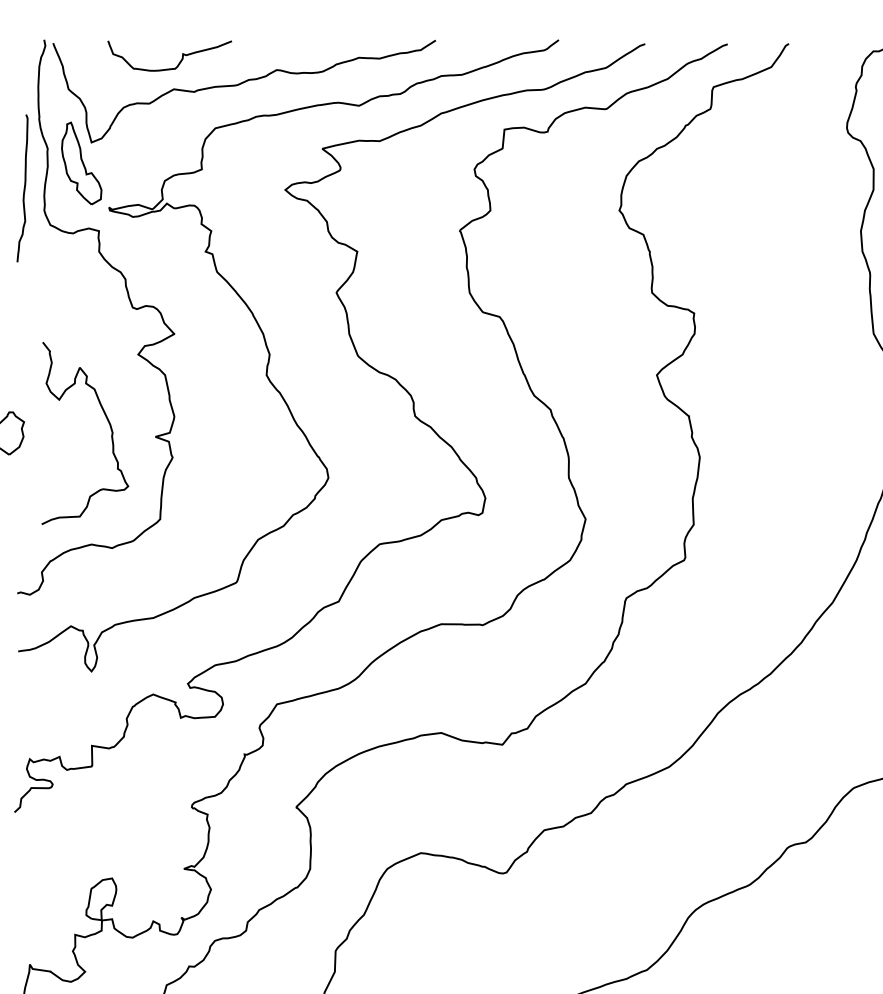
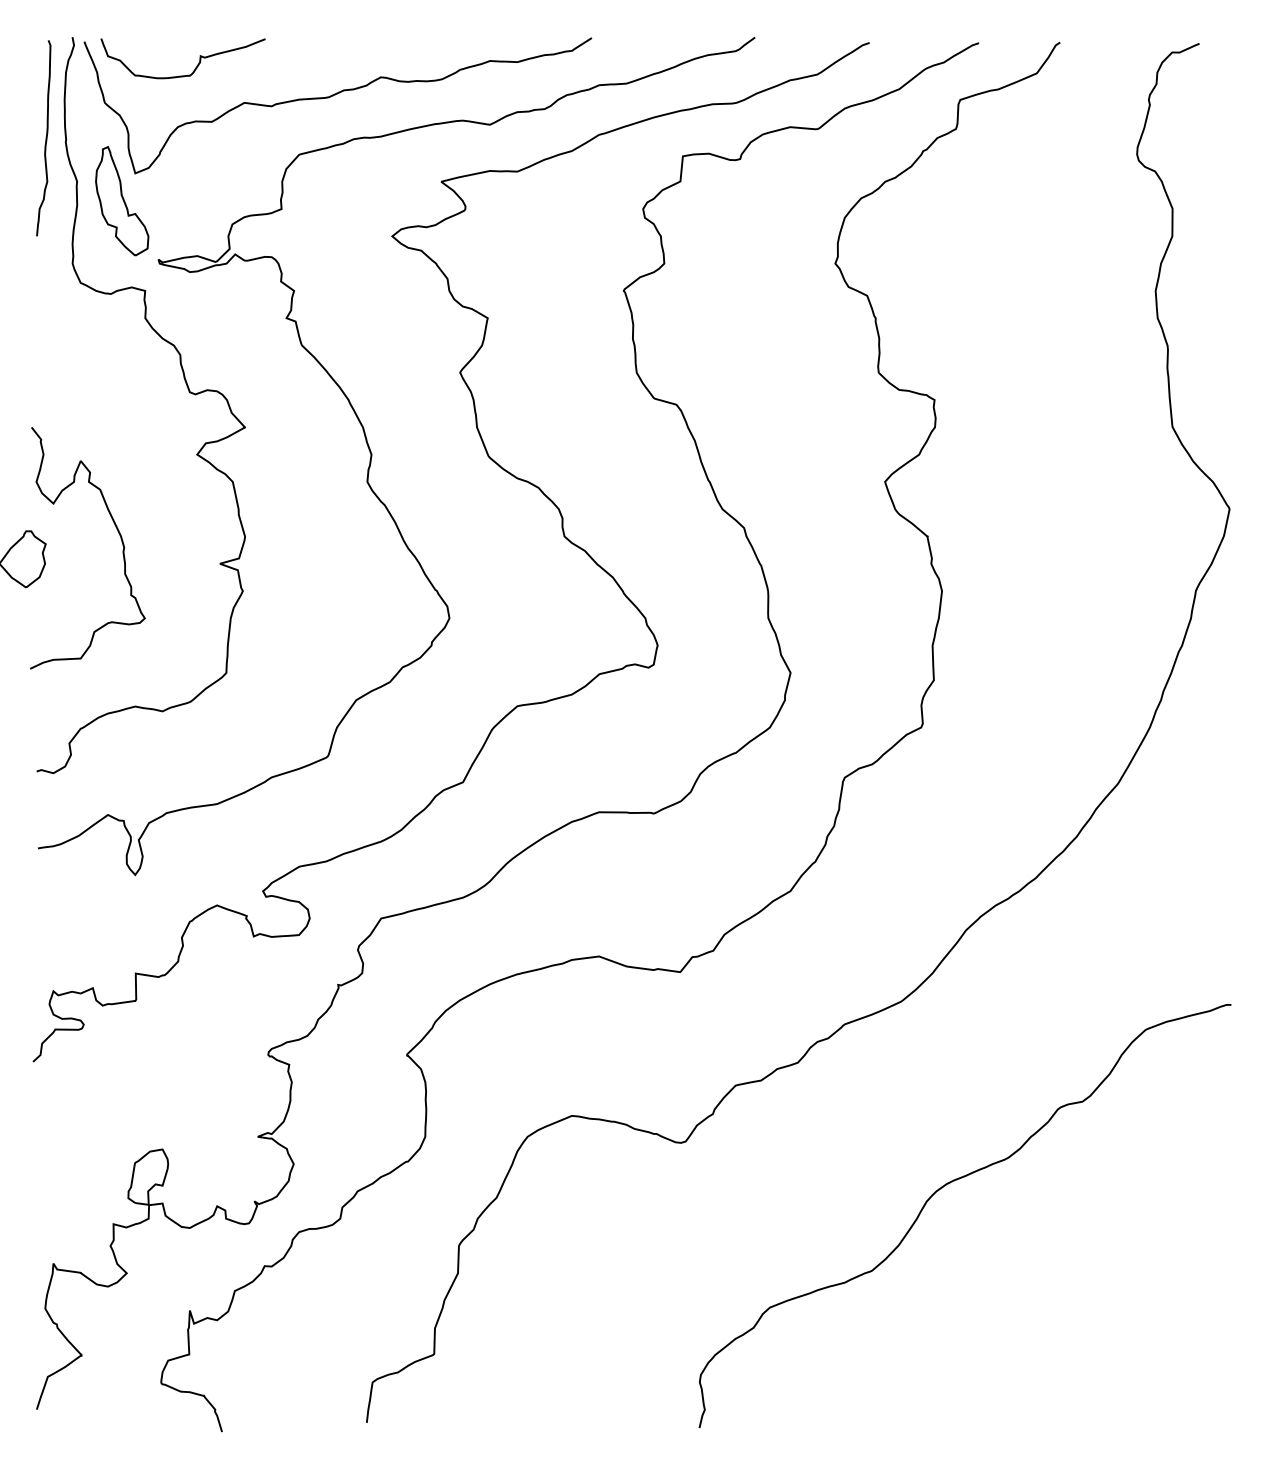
curve: (179, 61) -> (196, 65), moved
curve: (23, 188) -> (45, 138), moved
curve: (108, 422) -> (118, 533), moved

